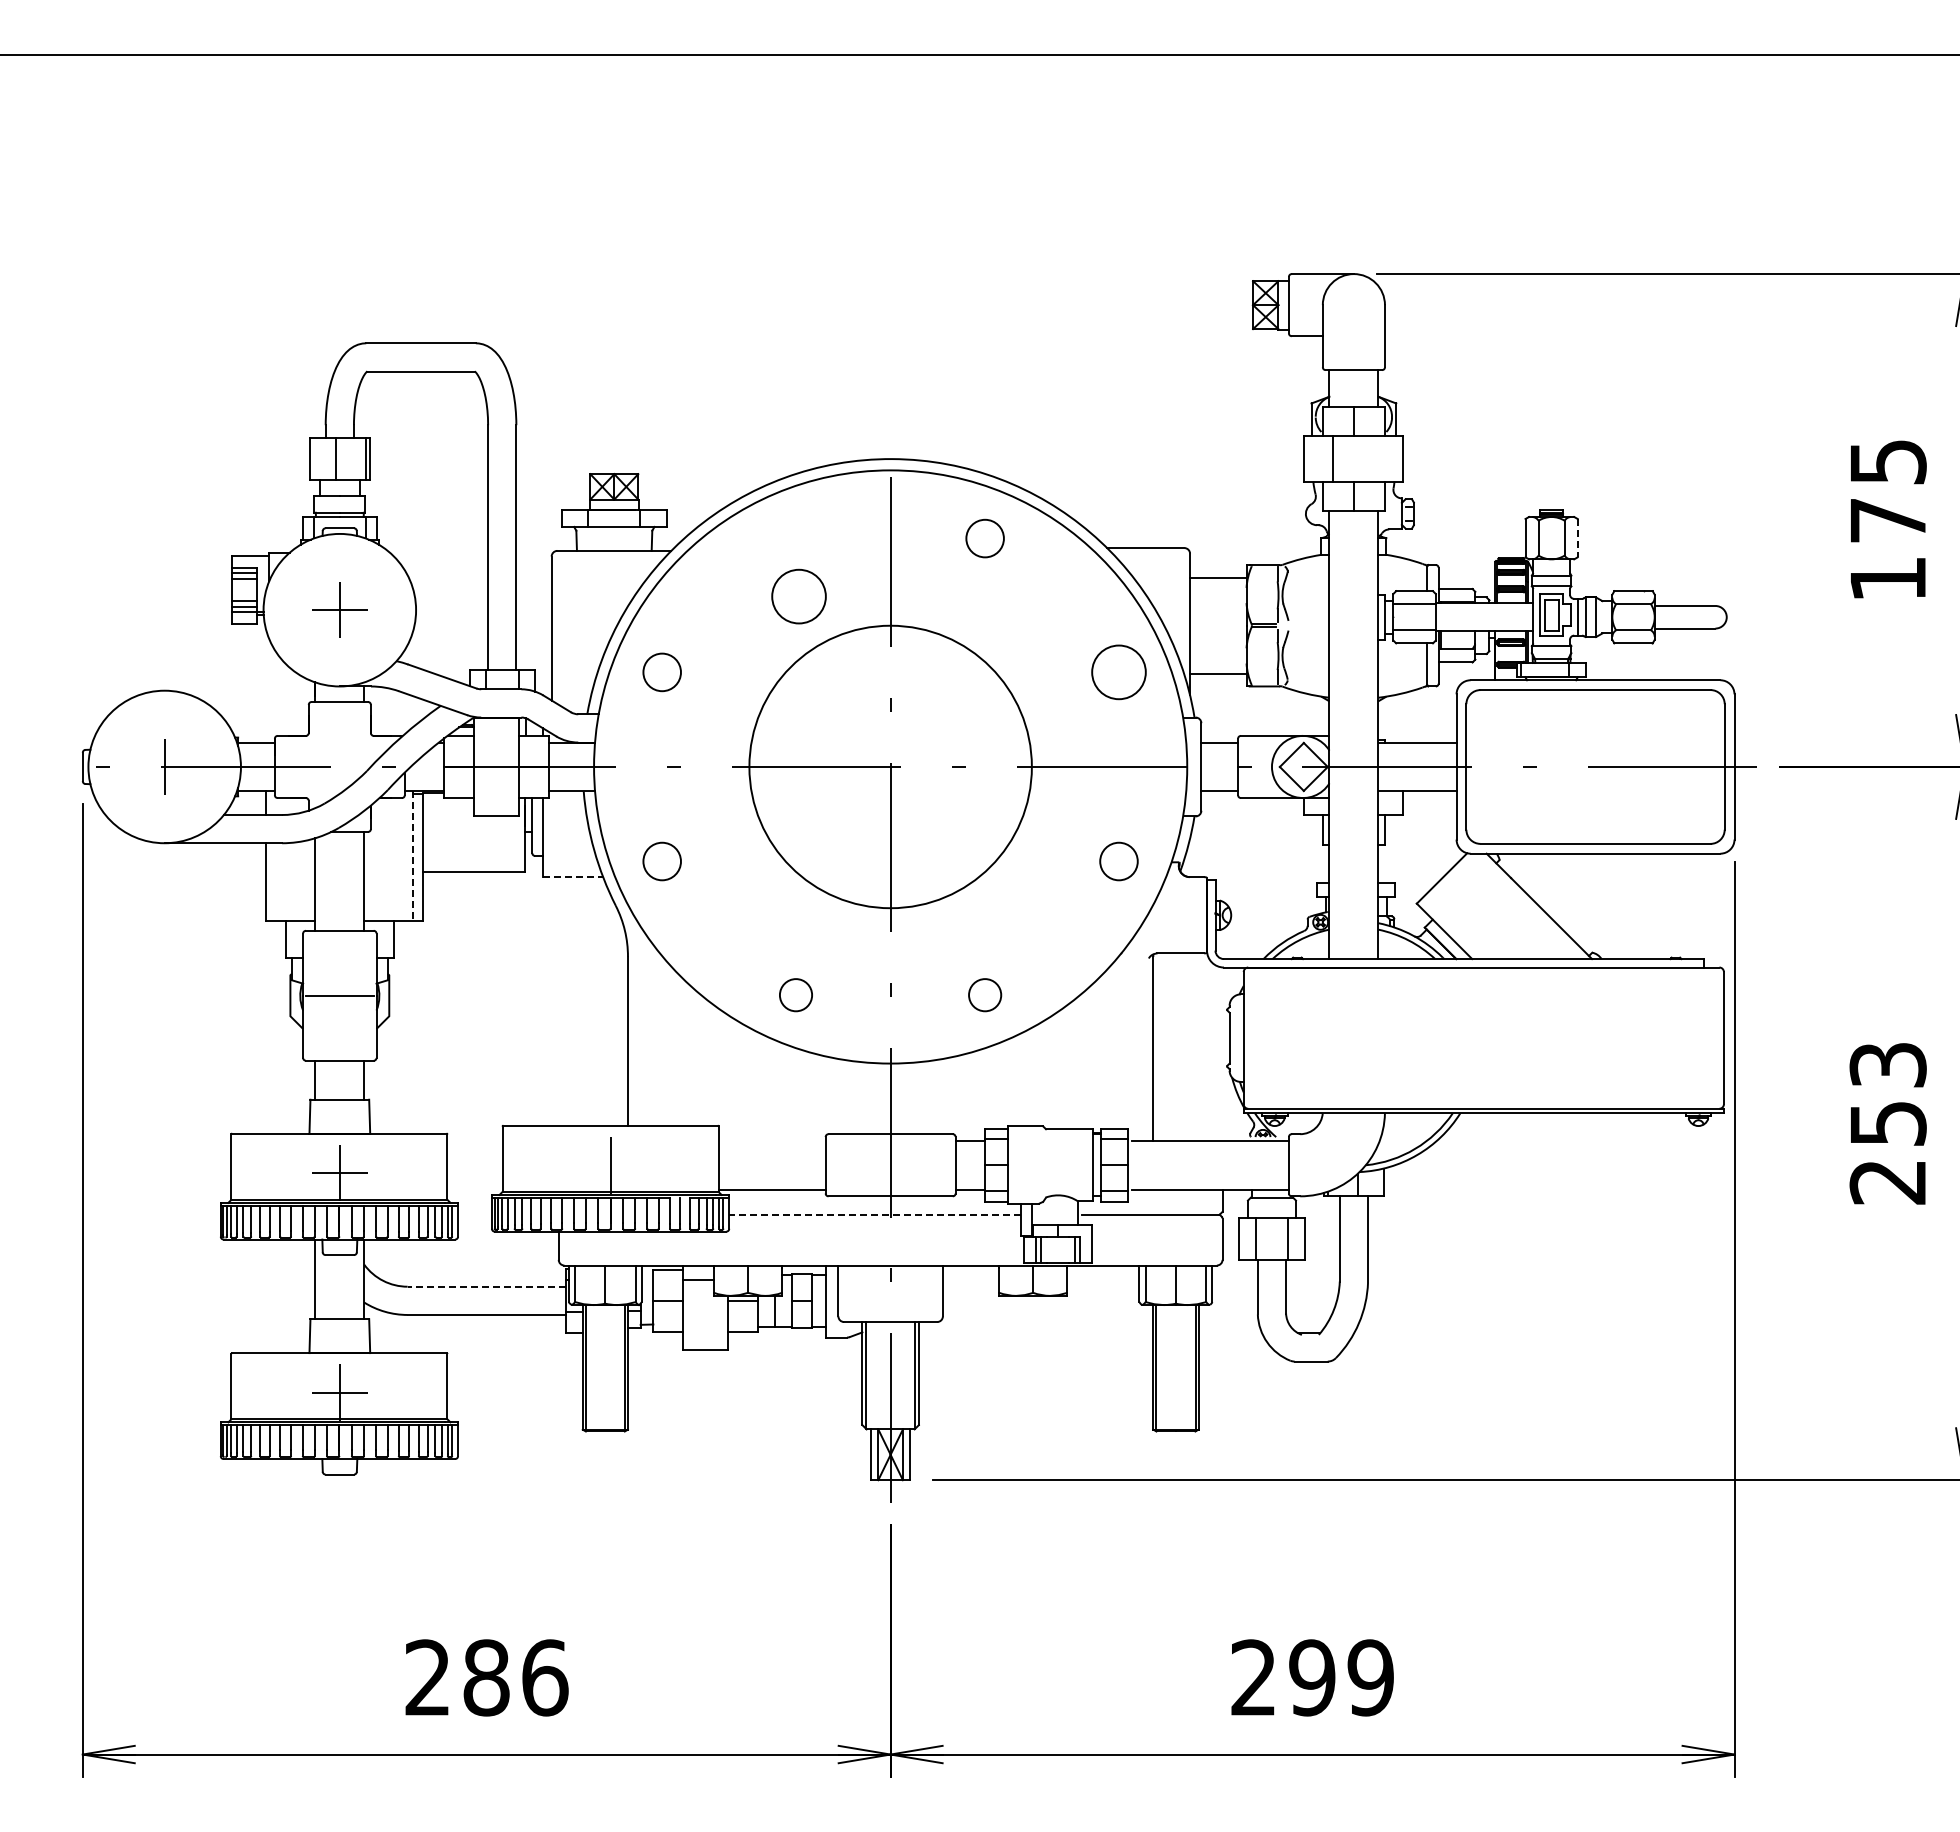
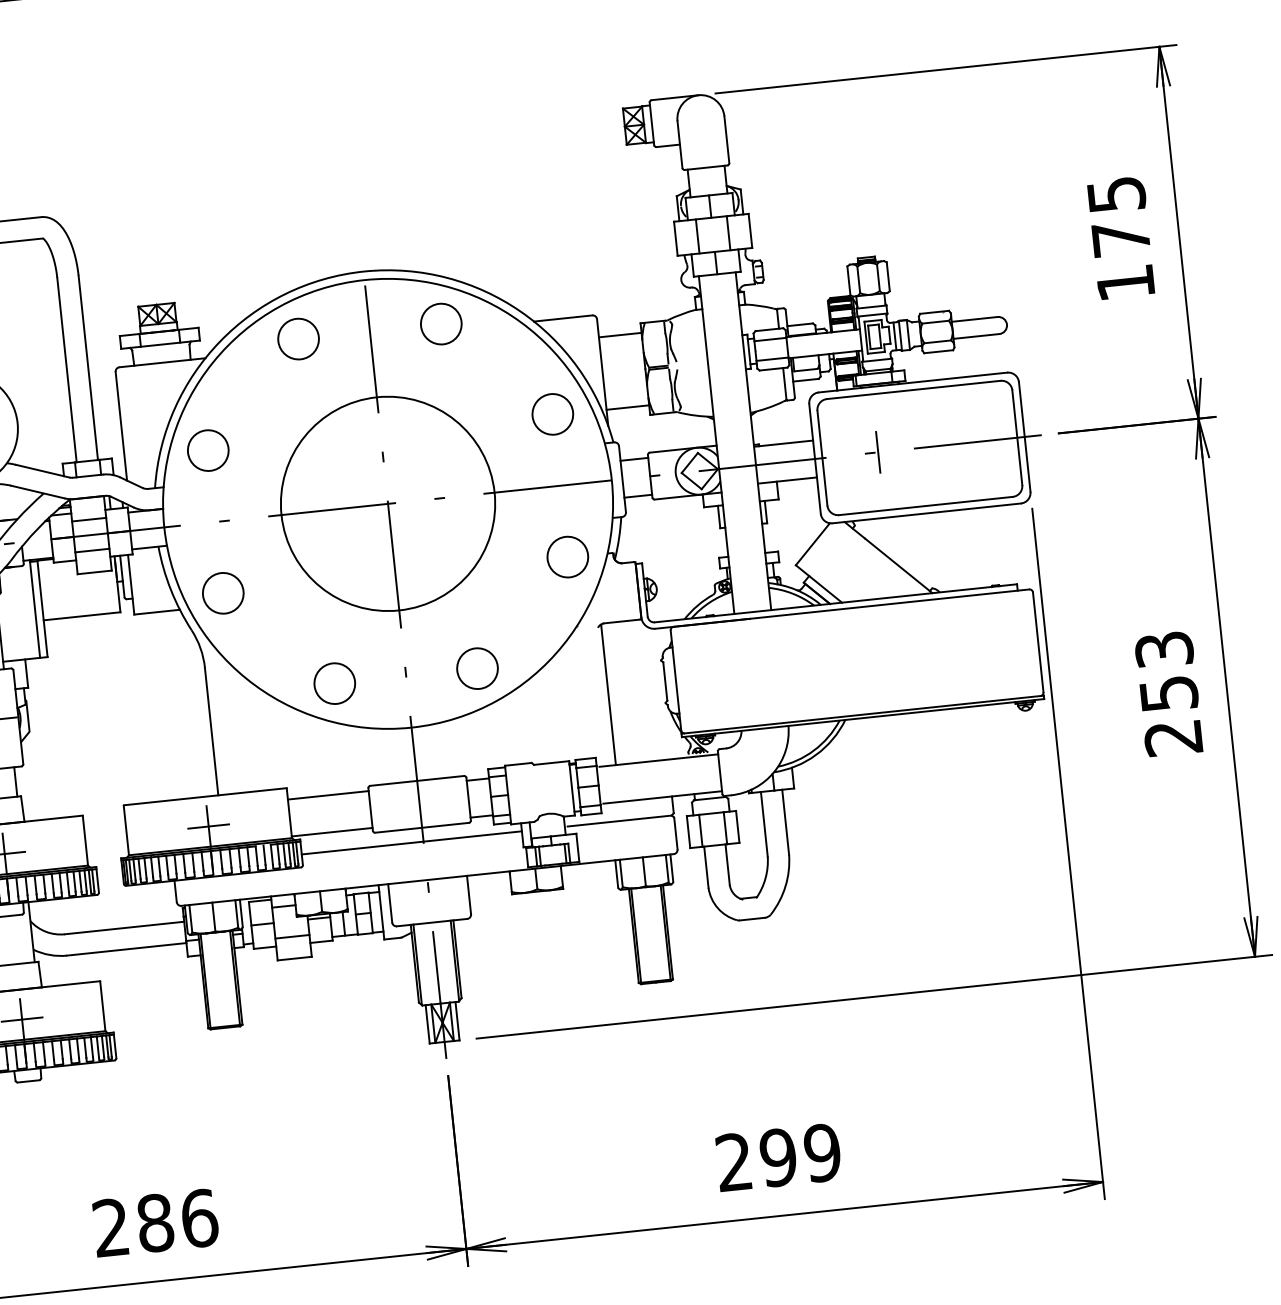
line: (1374, 458) -> (728, 232), added
circle: (984, 538) -> (440, 324), size x1.43
line: (1577, 538) -> (888, 277), dashed -> solid
circle: (798, 596) -> (298, 339), moved
circle: (661, 672) -> (207, 450), size x1.43
line: (496, 746) -> (89, 519), added
line: (1540, 766) -> (878, 451), added
line: (496, 787) -> (92, 550), added
line: (413, 856) -> (35, 609), dashed -> solid
circle: (661, 861) -> (222, 593), size x1.43
circle: (1118, 861) -> (567, 557), size x1.43
line: (573, 877) -> (157, 612), dashed -> solid
circle: (795, 994) -> (334, 683), size x1.67
circle: (984, 994) -> (476, 668), size x1.67
line: (771, 1140) -> (327, 795), added
line: (610, 1165) -> (208, 826), added
line: (875, 1214) -> (412, 842), dashed -> solid
line: (486, 1286) -> (124, 927), dashed -> solid
line: (705, 1321) -> (292, 936), added

